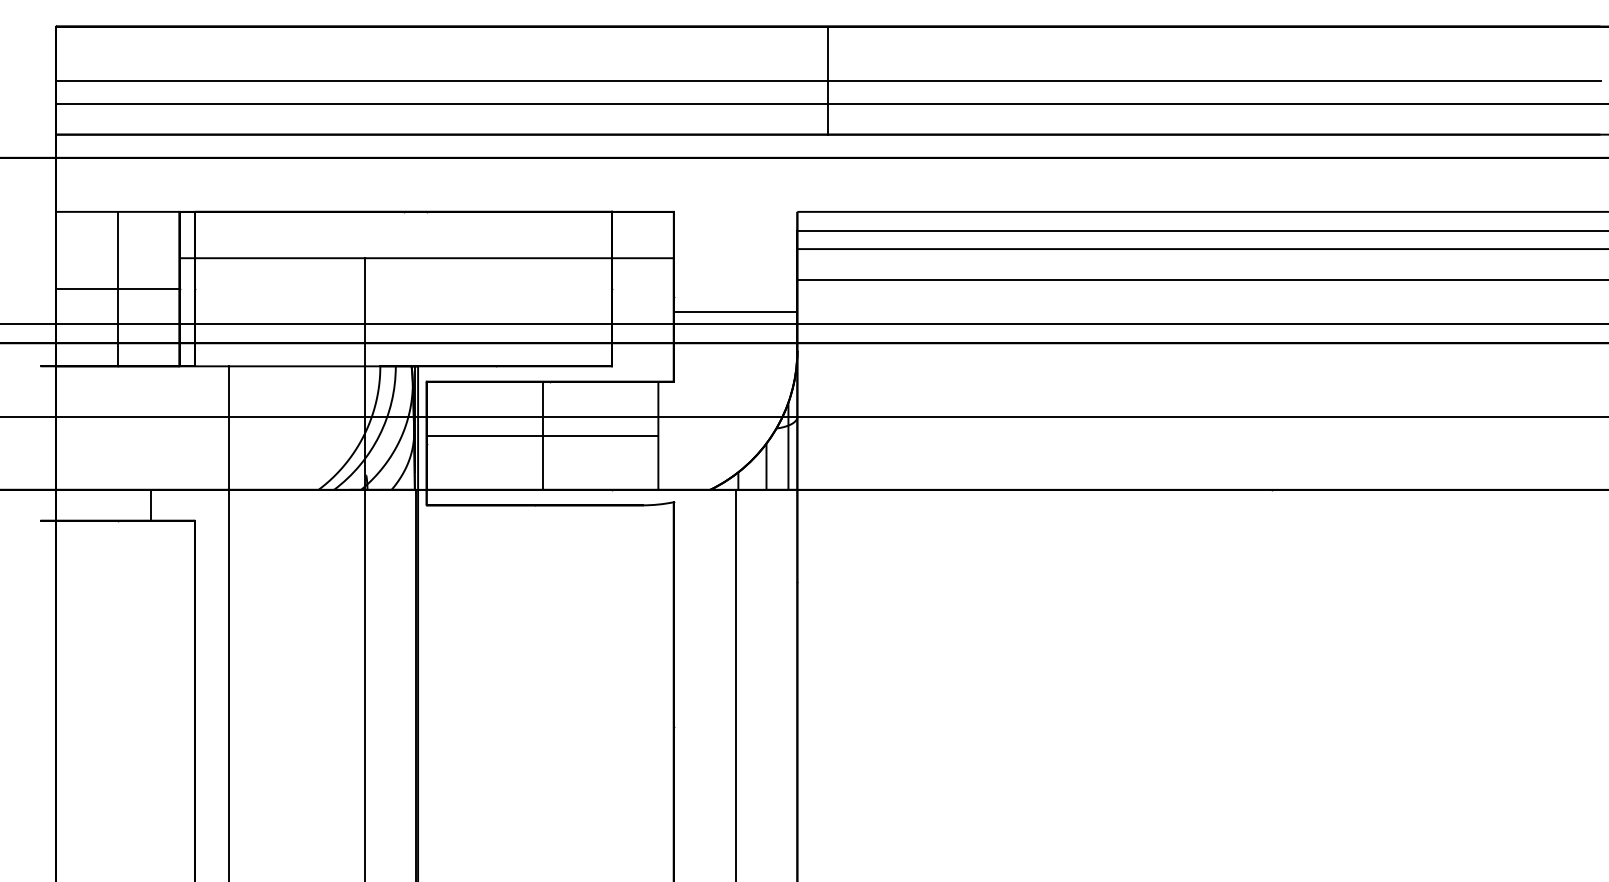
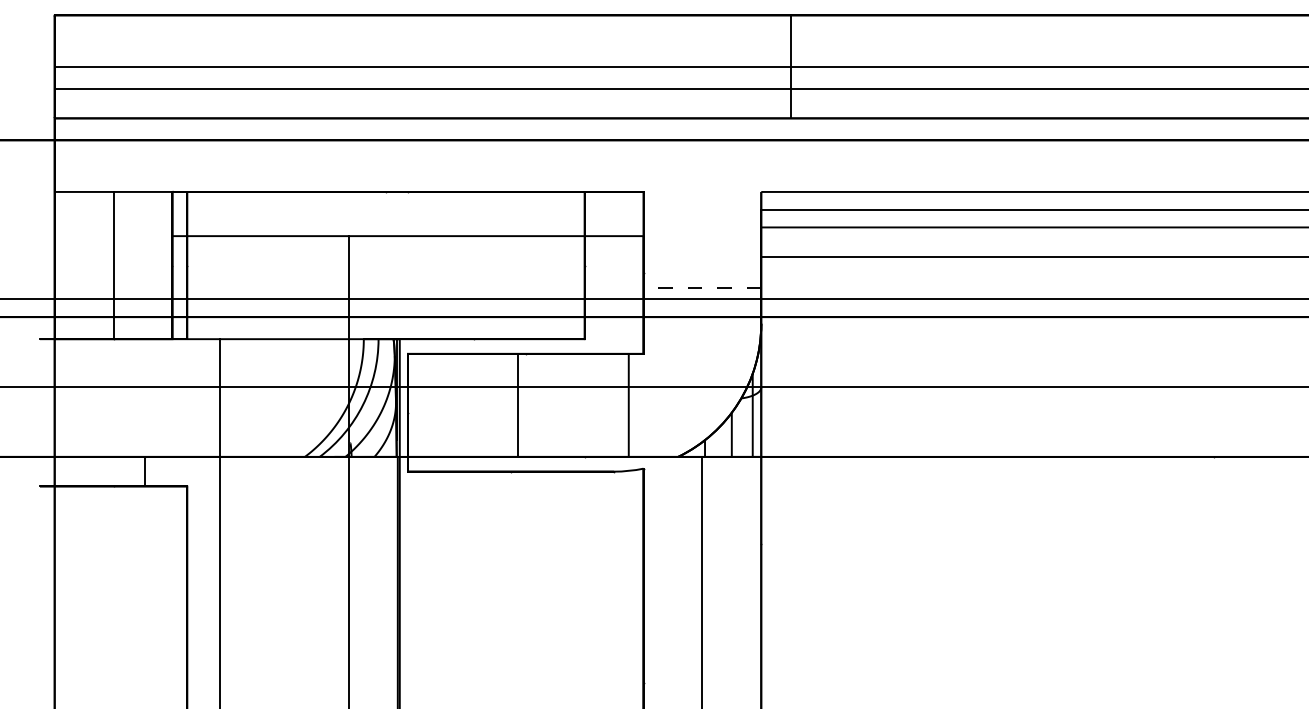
line: (117, 289) -> (113, 265), removed
line: (735, 312) -> (702, 287), solid -> dashed
line: (542, 435) -> (518, 405), removed

